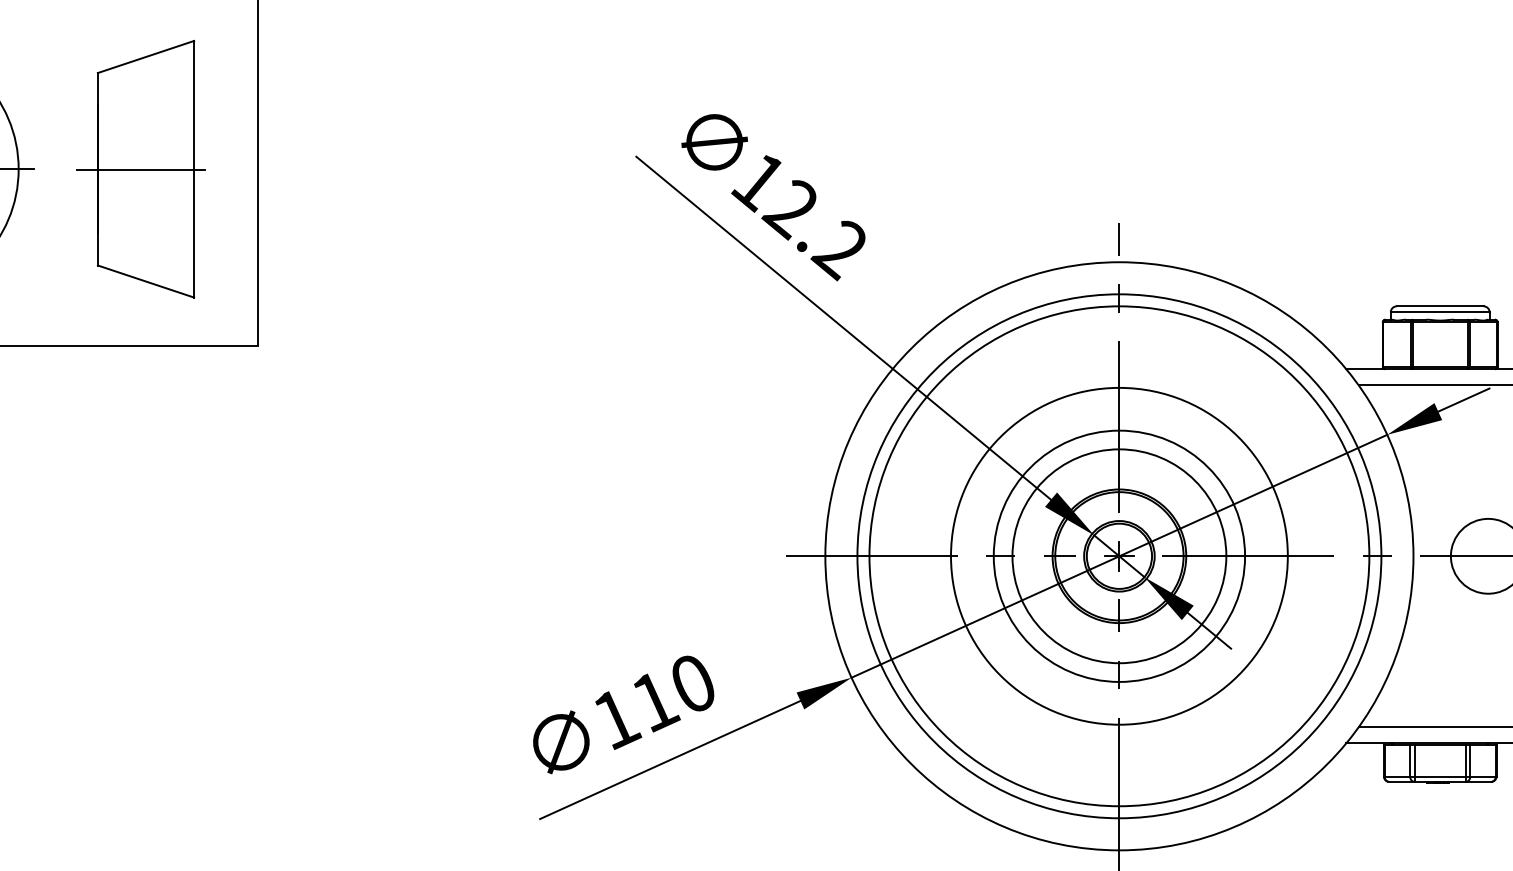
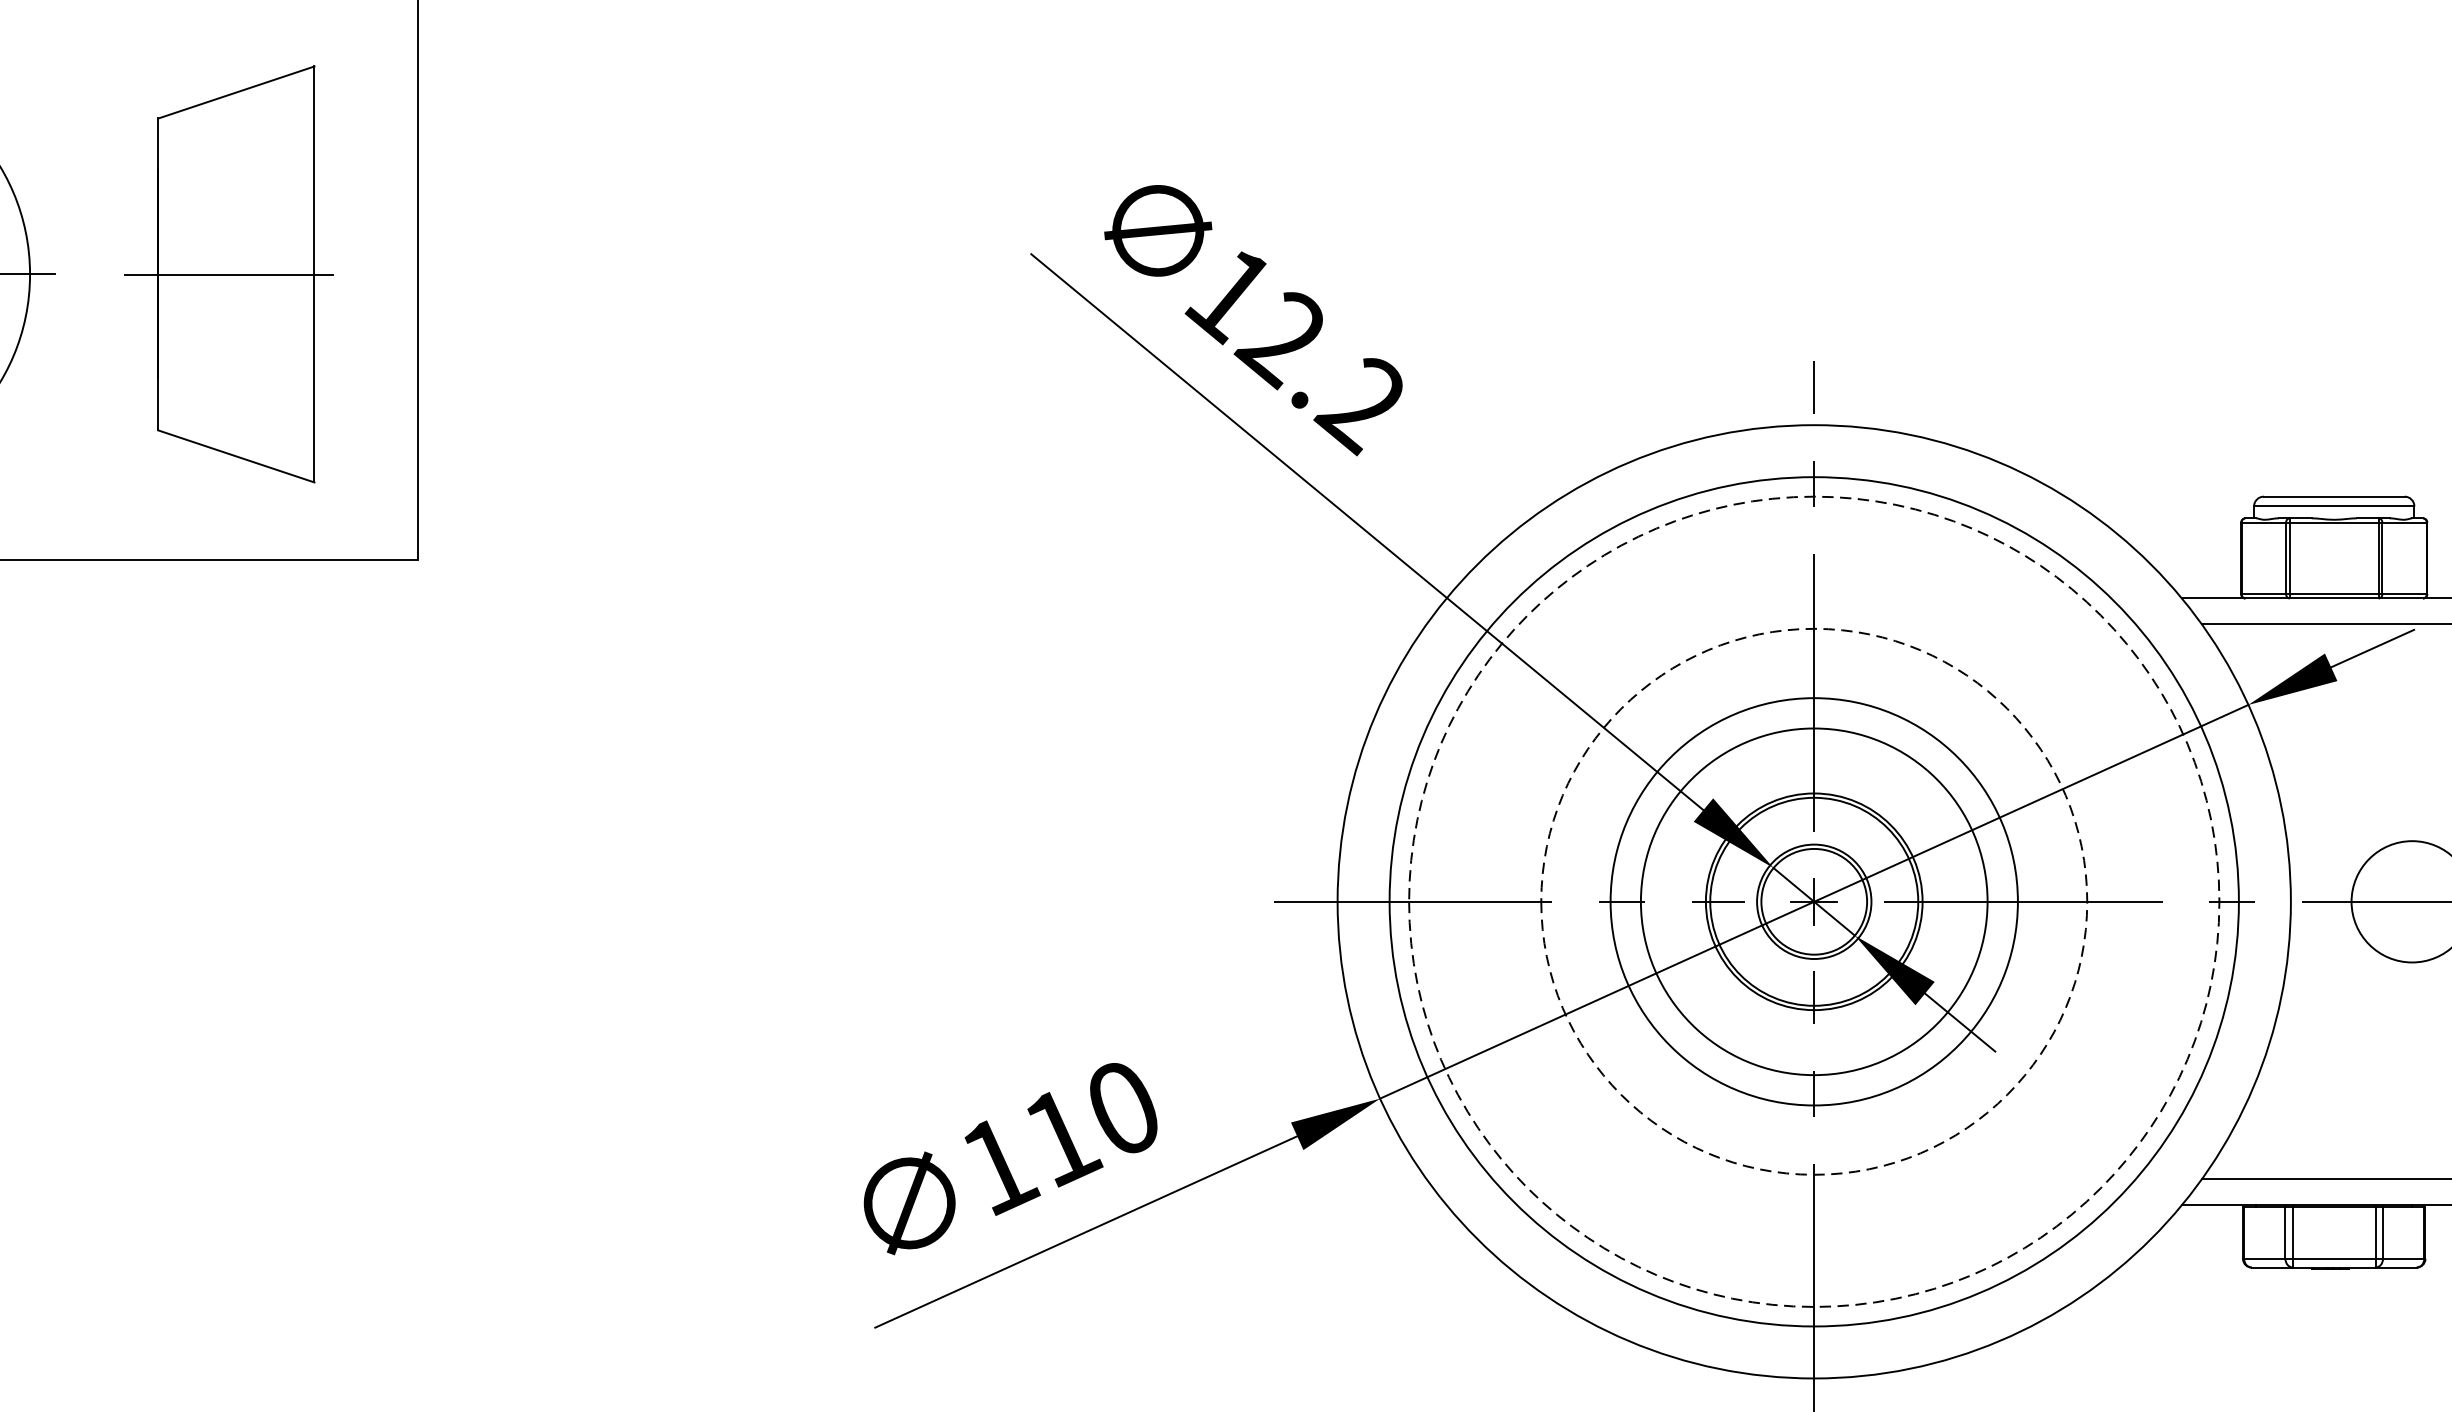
circle: (1119, 555) -> (1814, 900), solid -> dashed
circle: (1119, 556) -> (1814, 902), solid -> dashed

